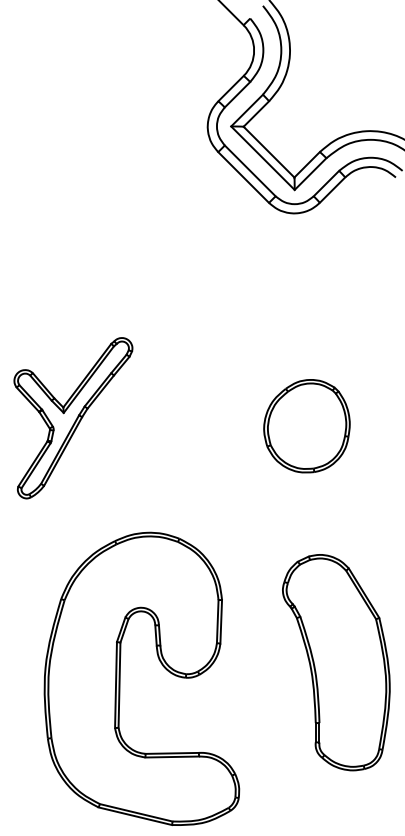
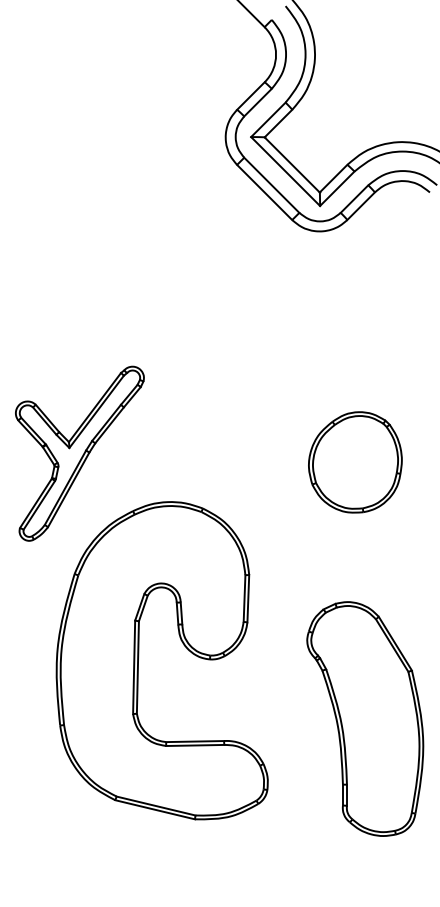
part: (307, 426) -> (355, 462), moved
part: (120, 675) -> (139, 656), moved

